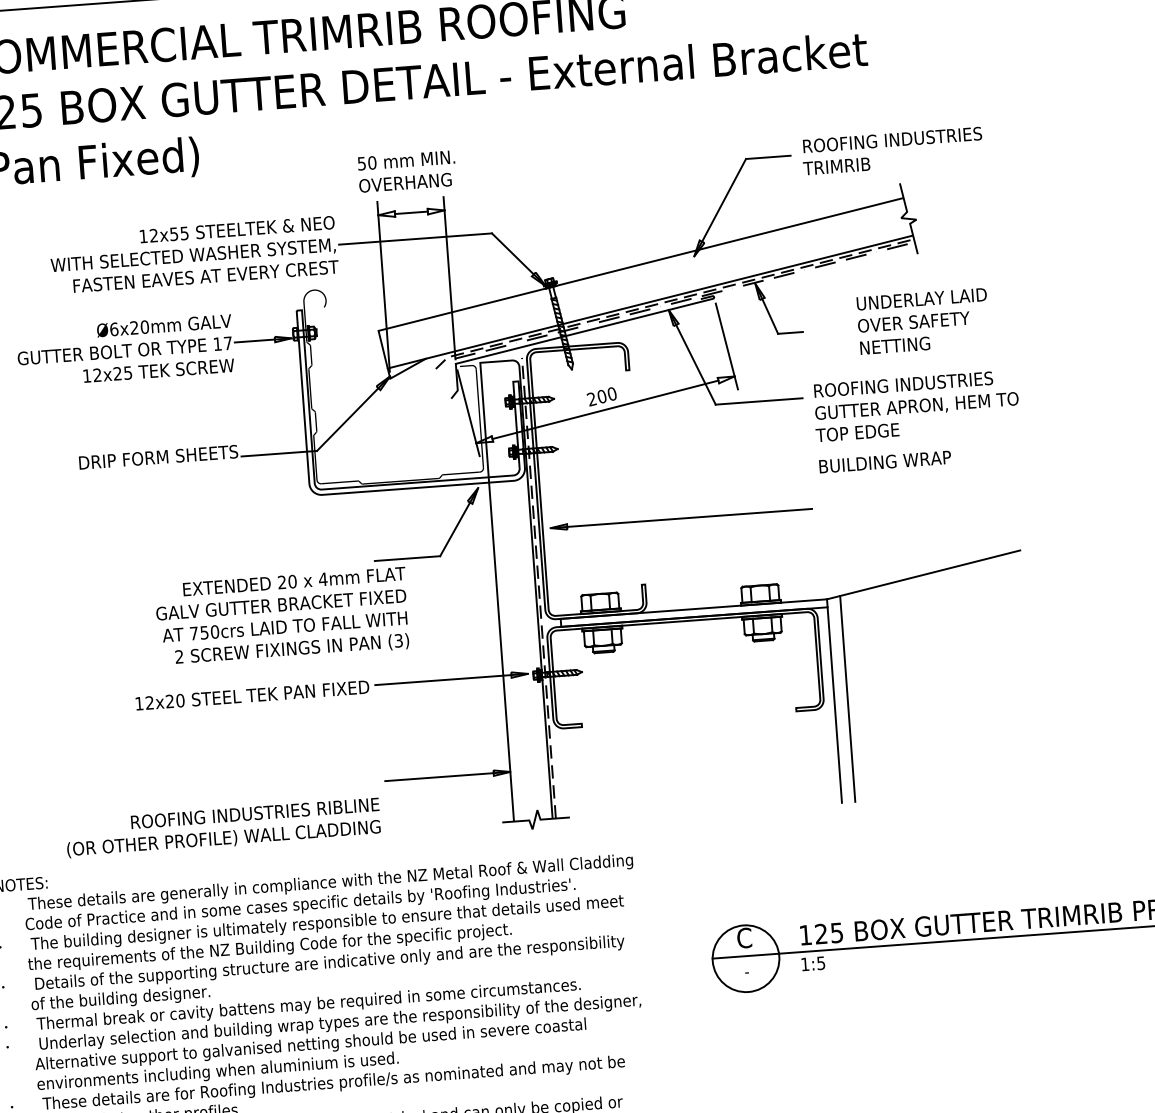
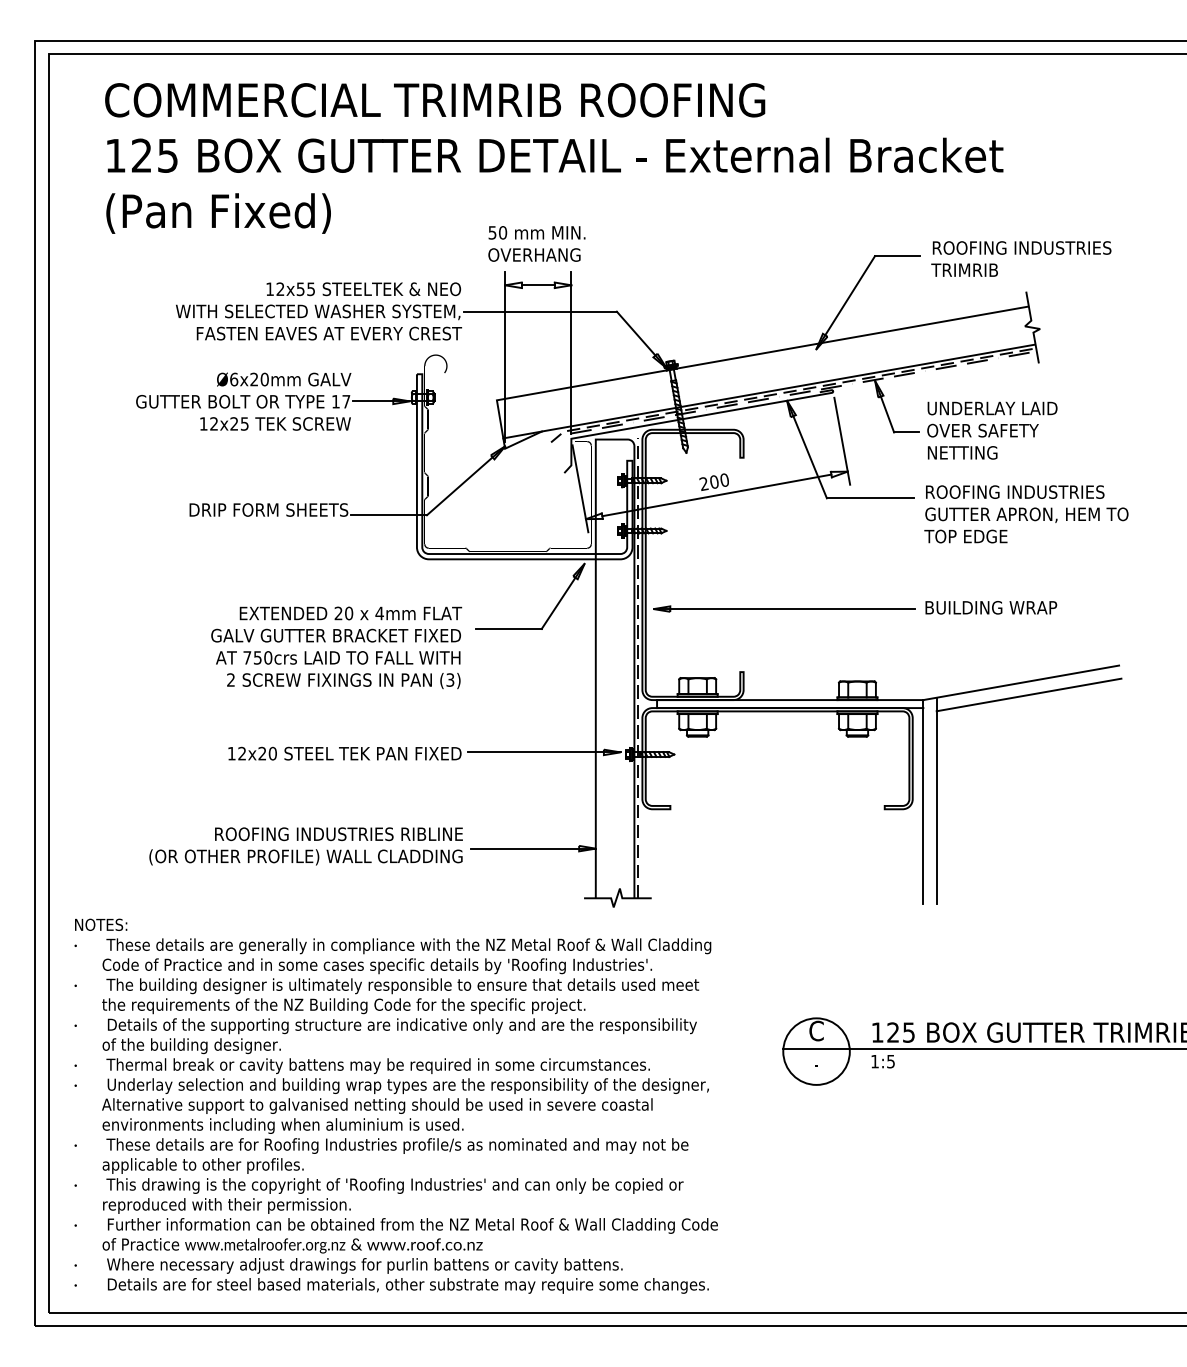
text: (923, 321) -> (992, 430), moved
text: (885, 461) -> (991, 607), moved
line: (931, 586) -> (1028, 694), added
text: (282, 616) -> (336, 647), moved
text: (222, 828) -> (305, 846), moved

